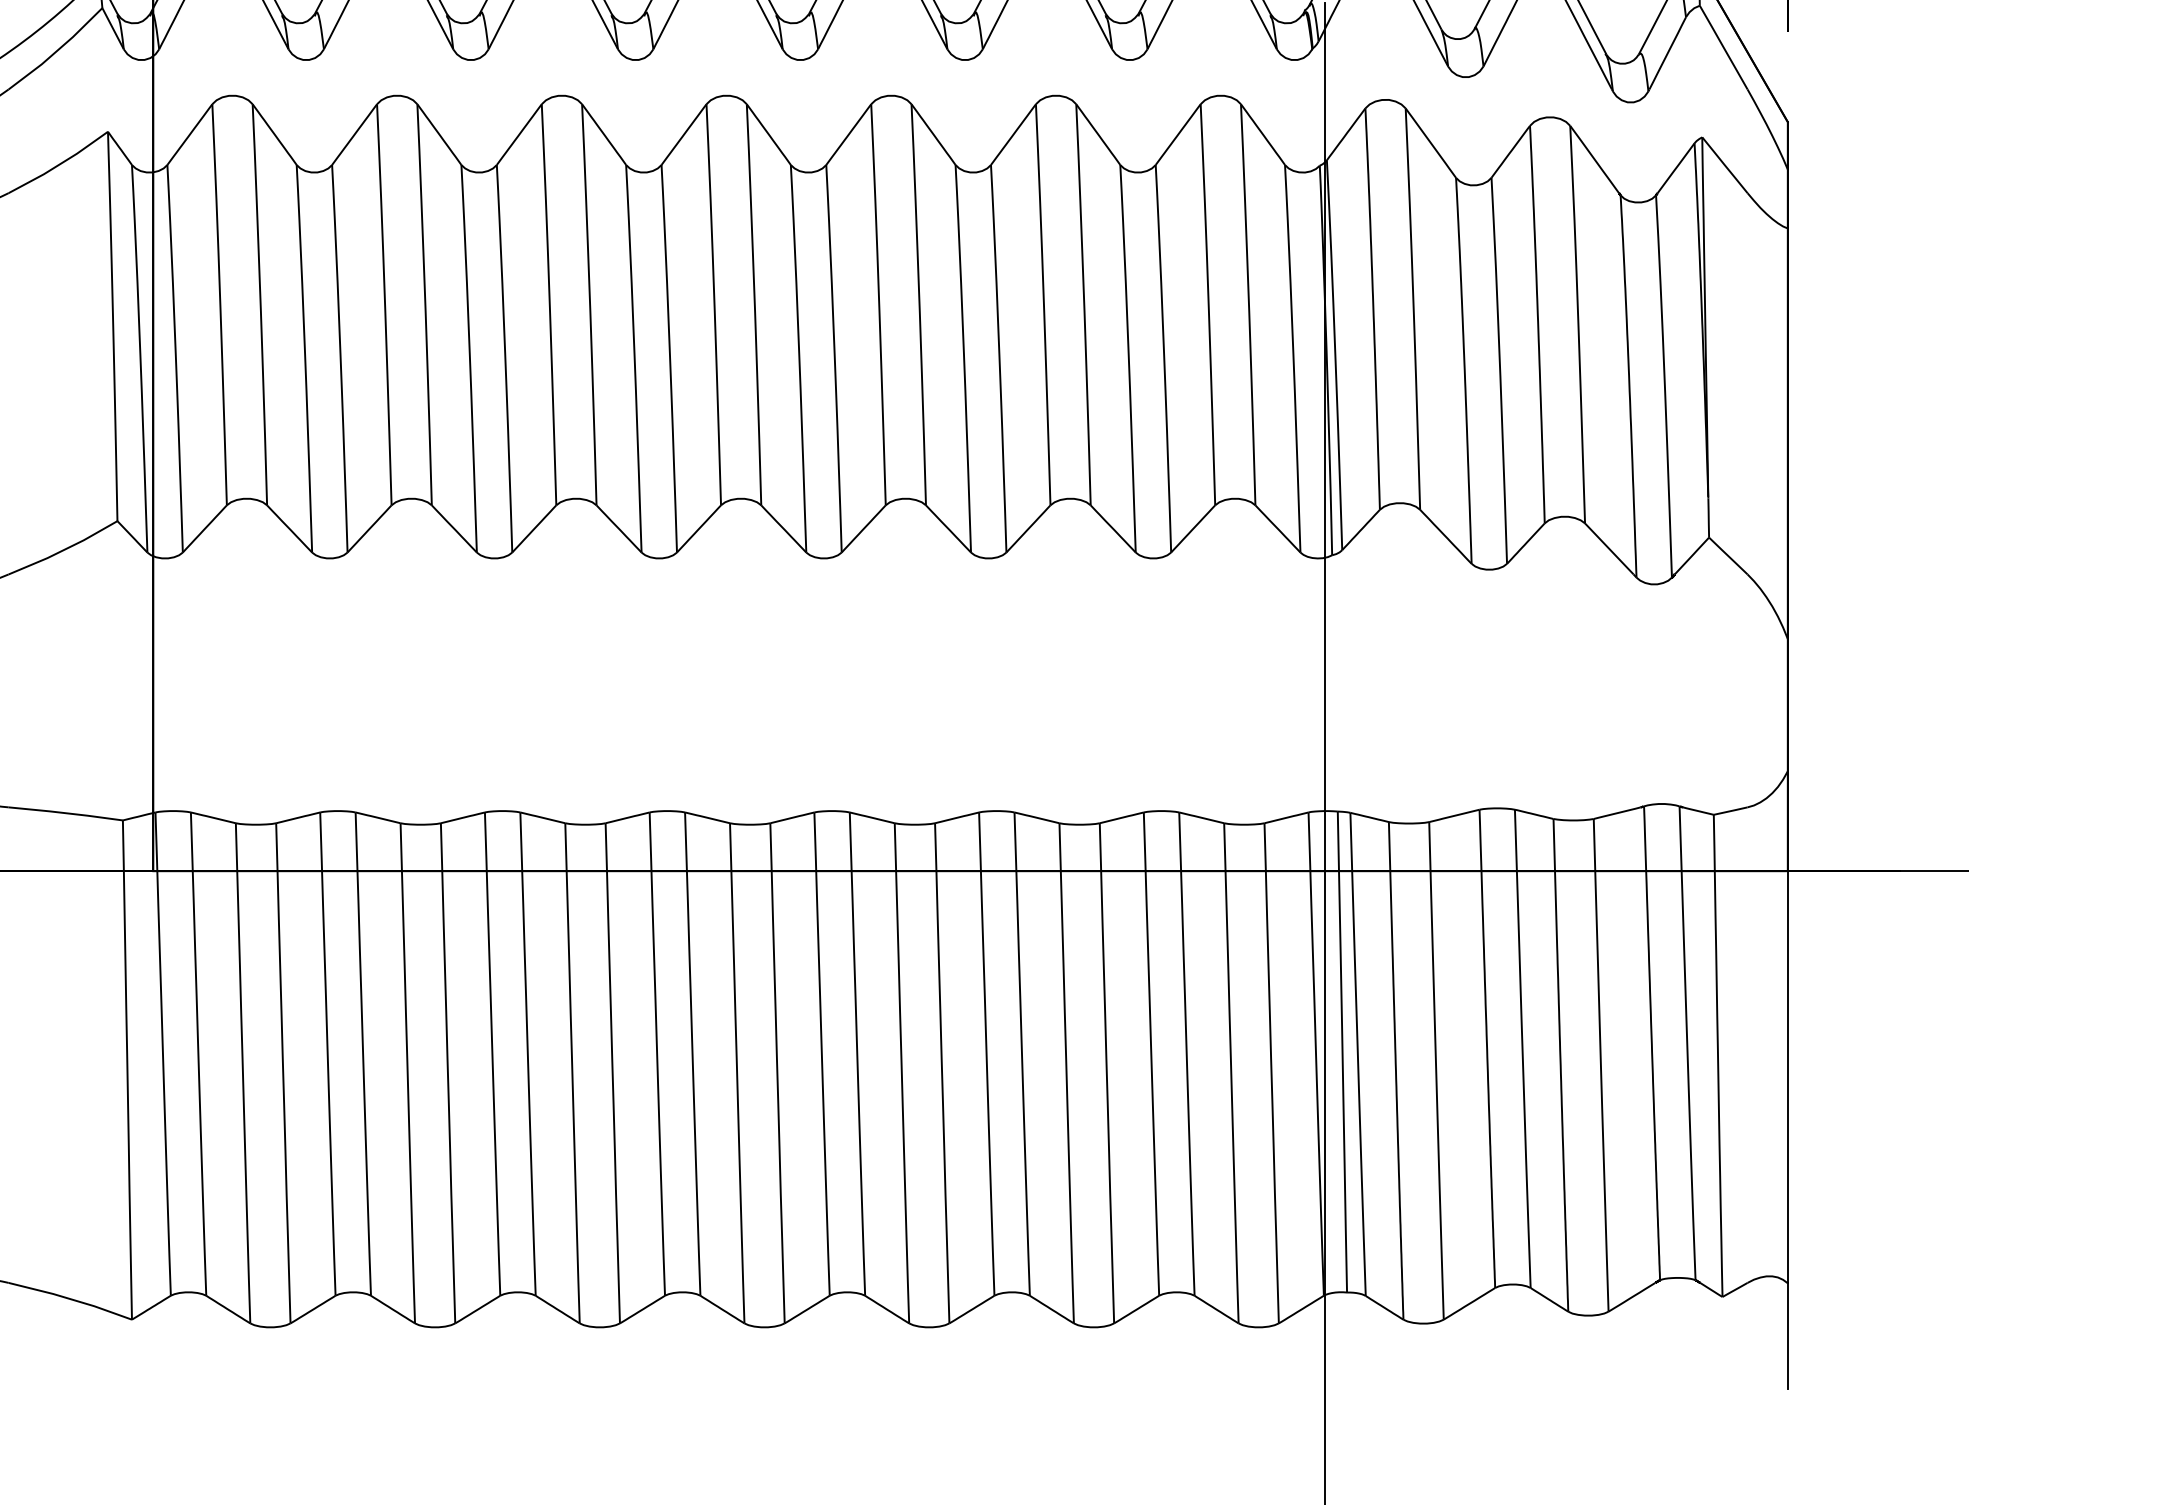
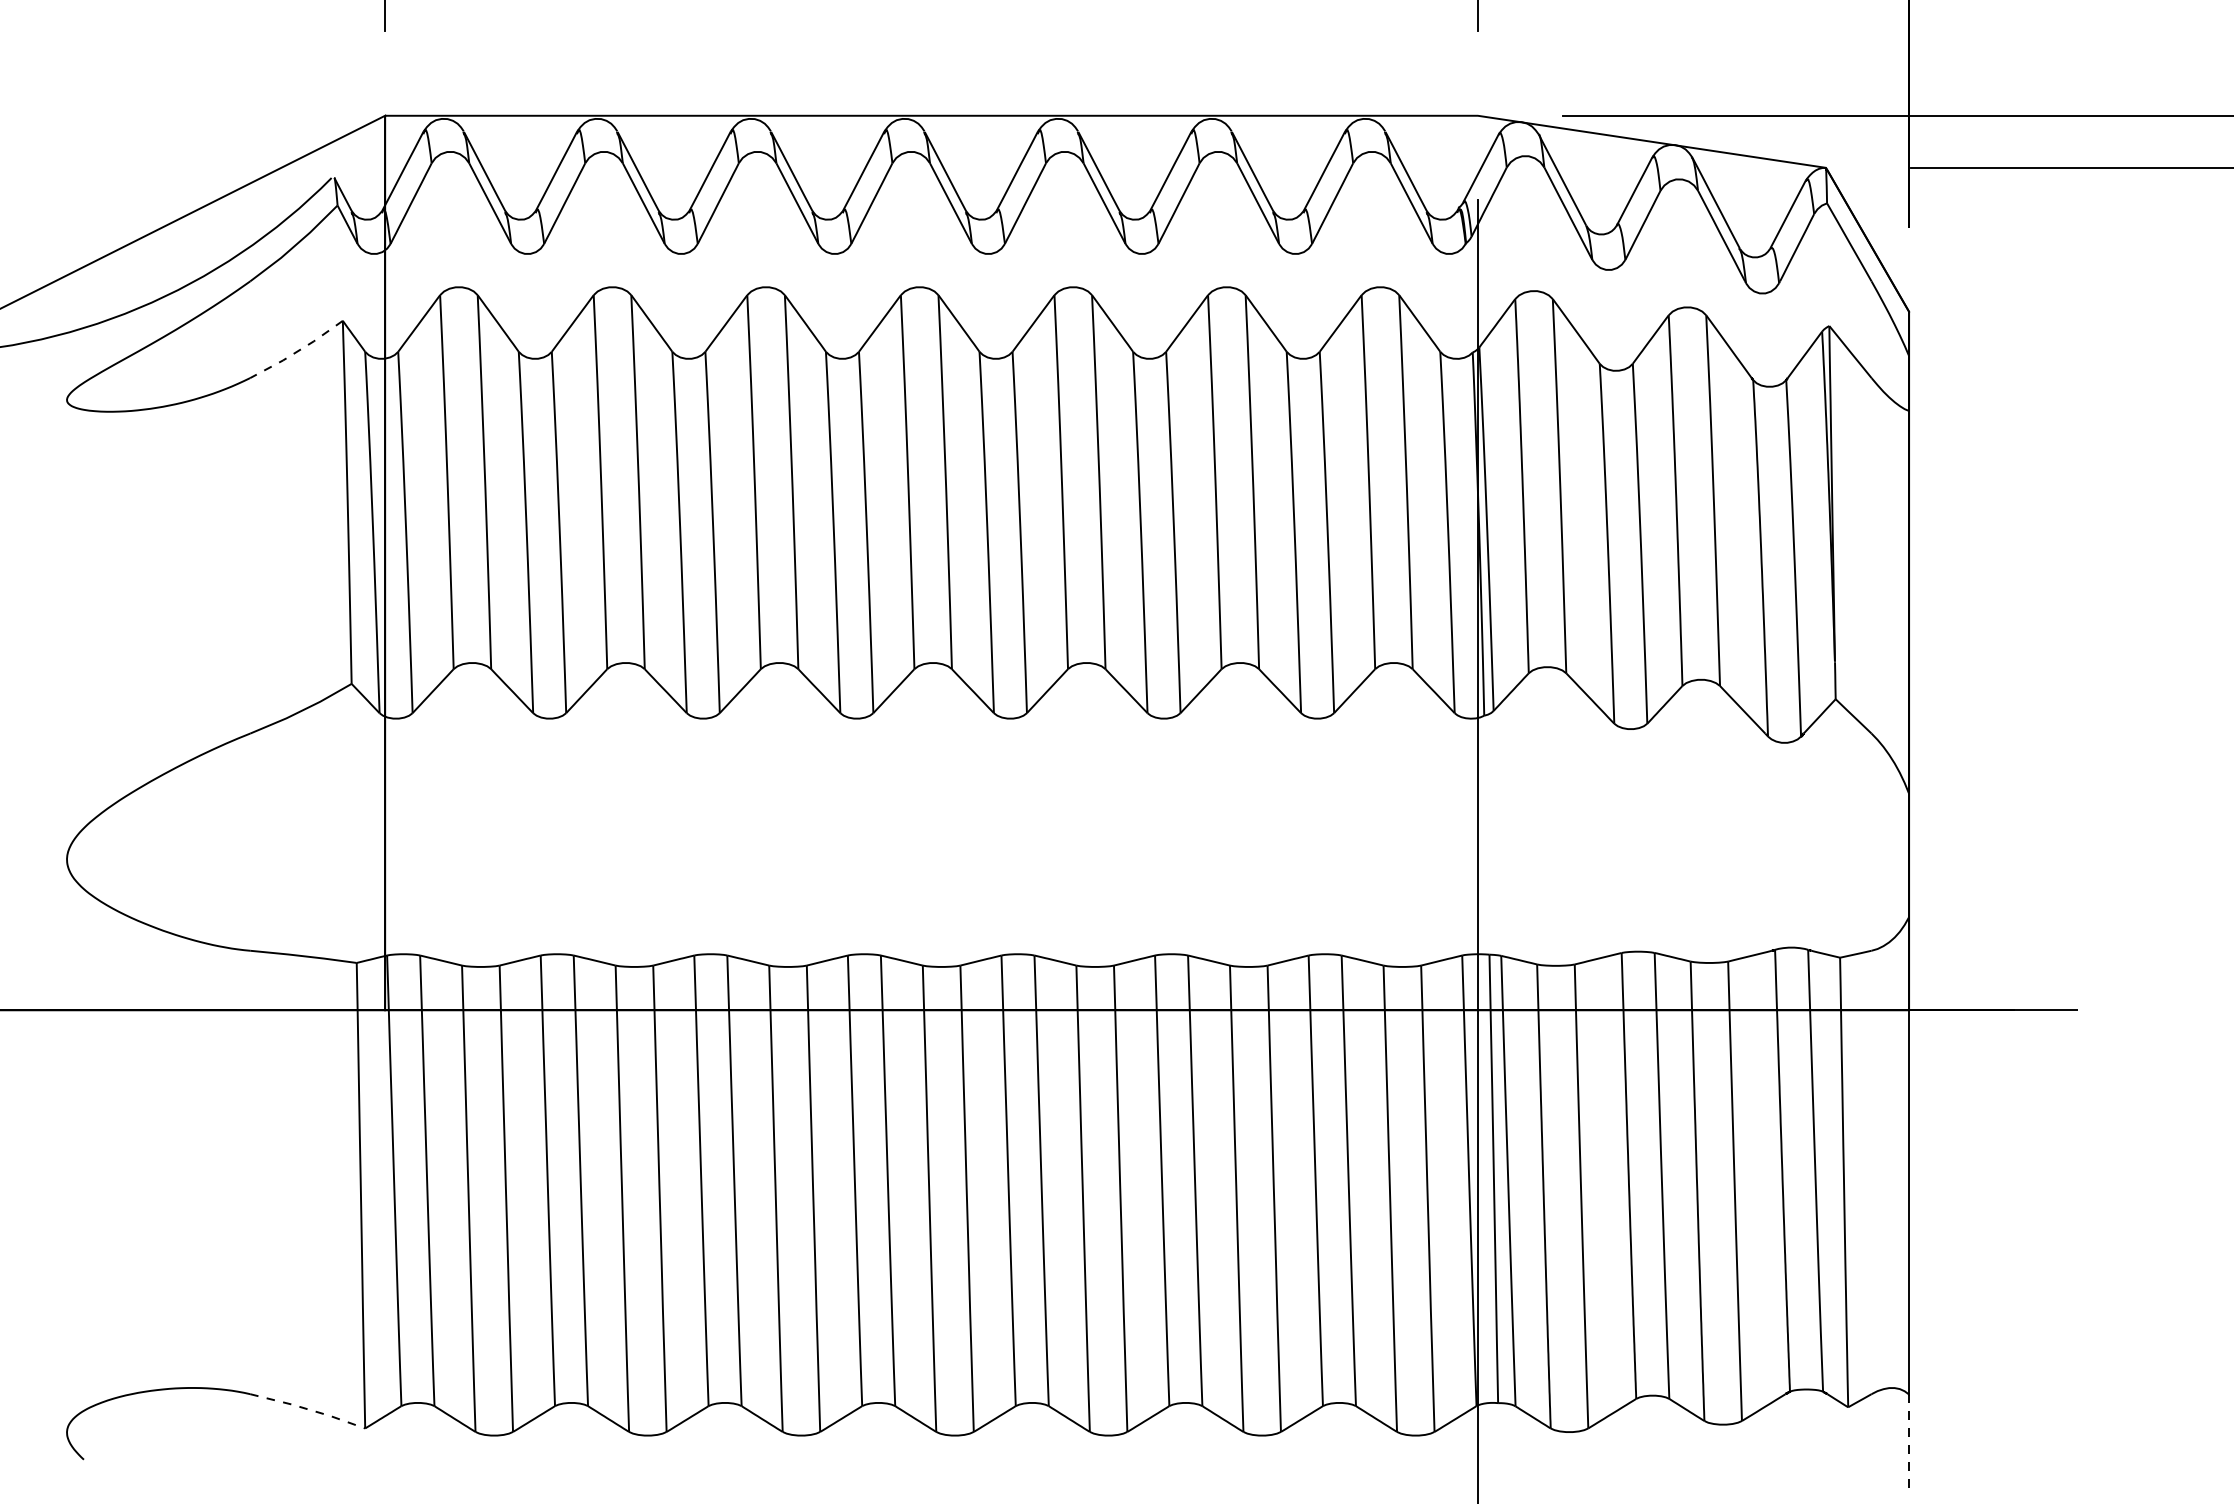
line: (59, 164) -> (297, 351), solid -> dashed
line: (71, 1299) -> (308, 1409), solid -> dashed
line: (1788, 1336) -> (1909, 1444), solid -> dashed

